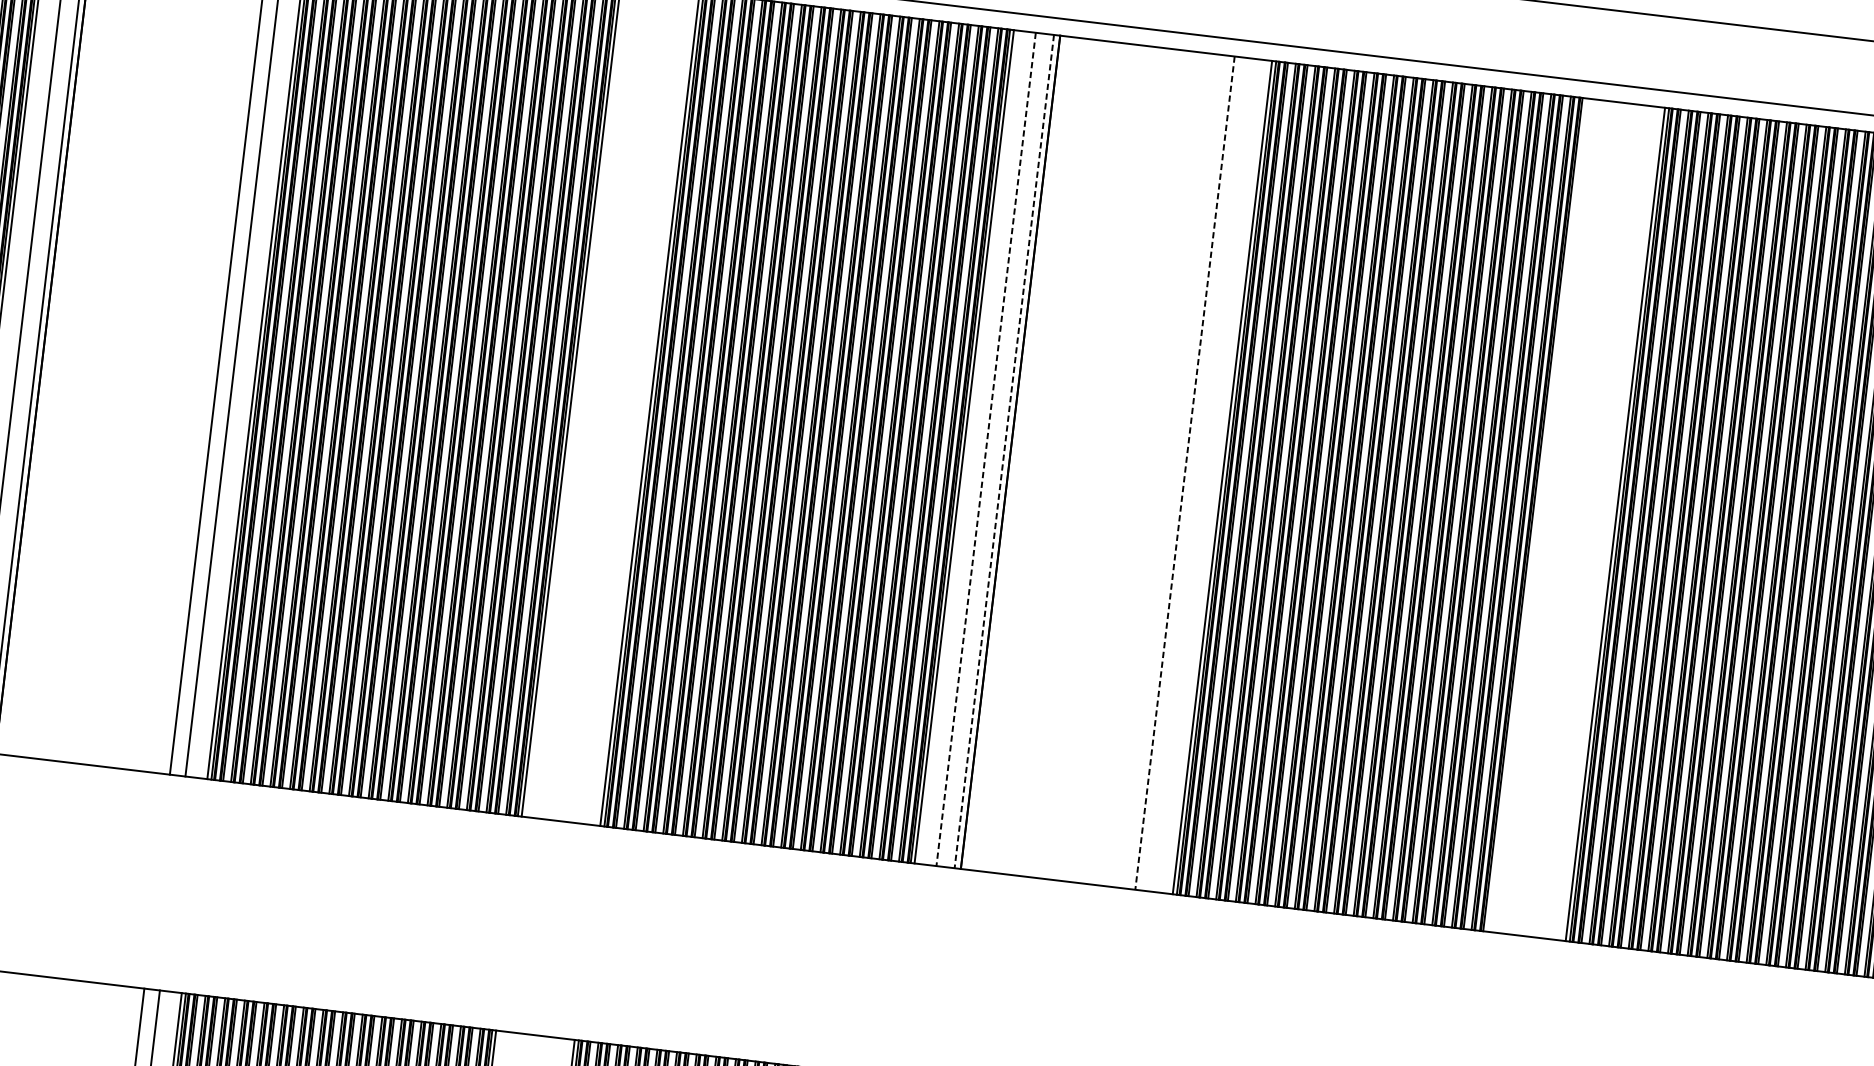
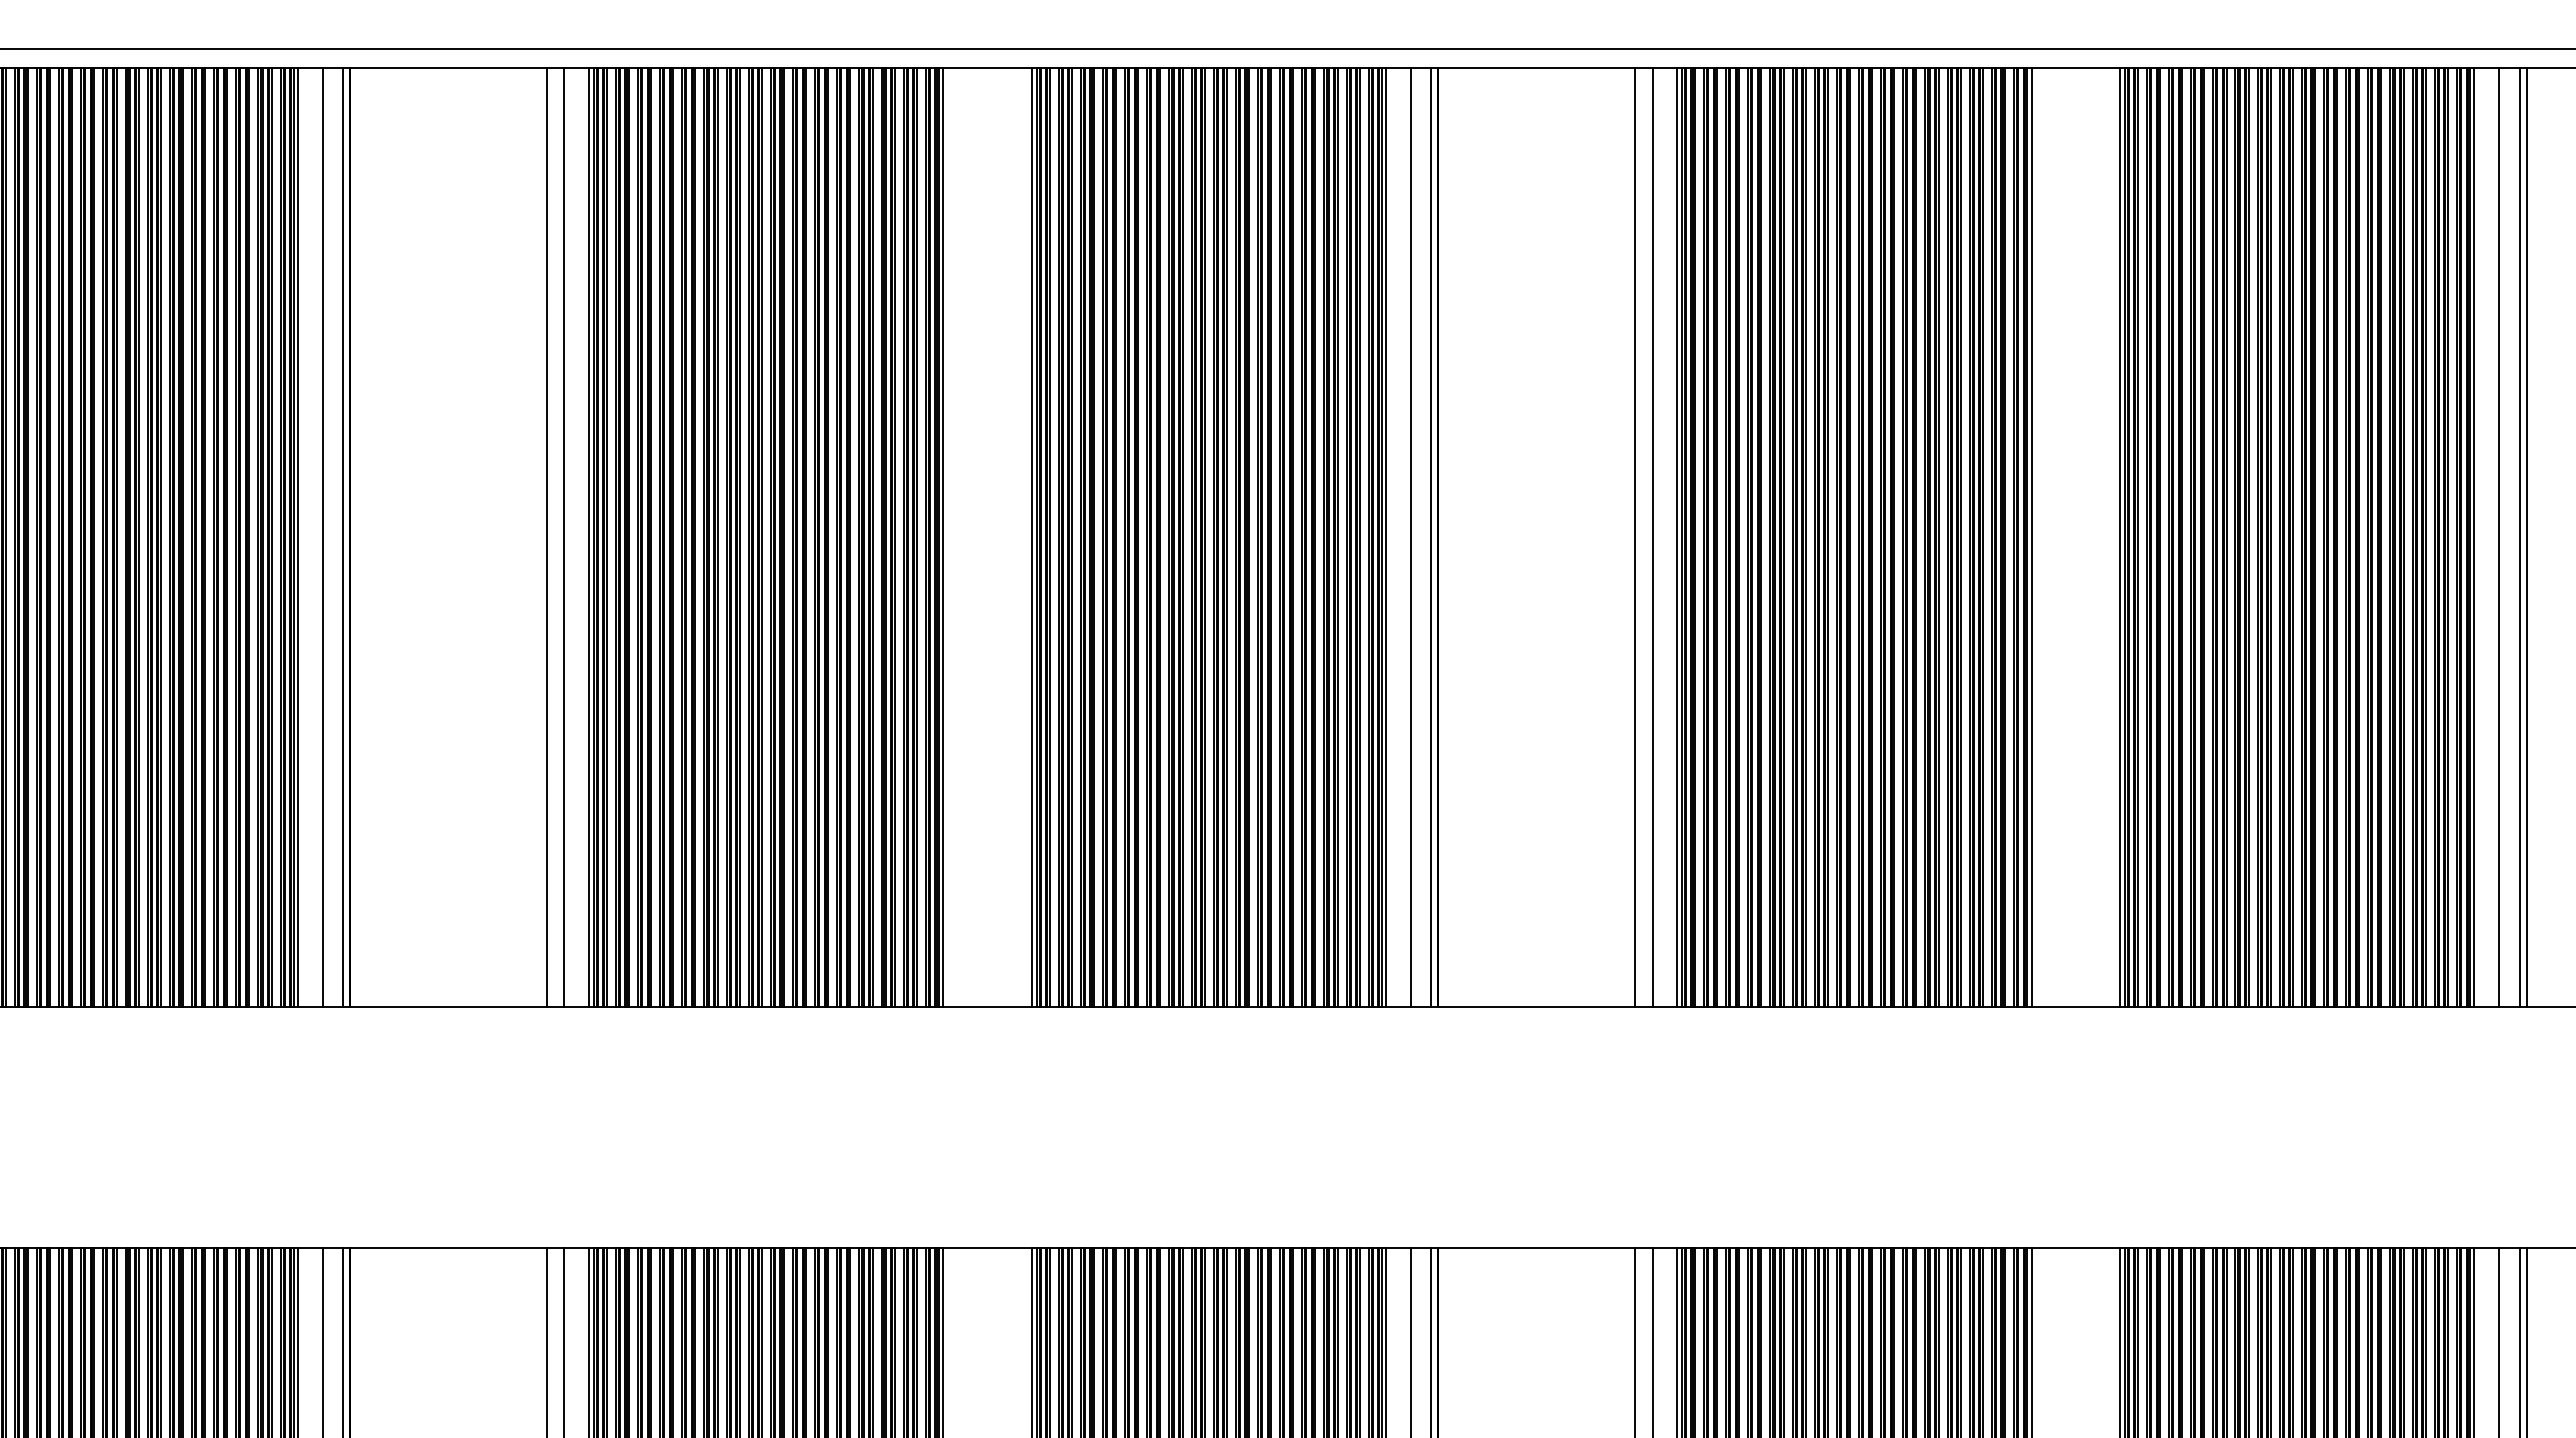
line: (985, 449) -> (1410, 537), dashed -> solid
line: (1004, 451) -> (1431, 537), dashed -> solid
line: (1185, 473) -> (1635, 537), dashed -> solid
line: (1200, 474) -> (1652, 536), added
line: (1536, 514) -> (2031, 536), added

